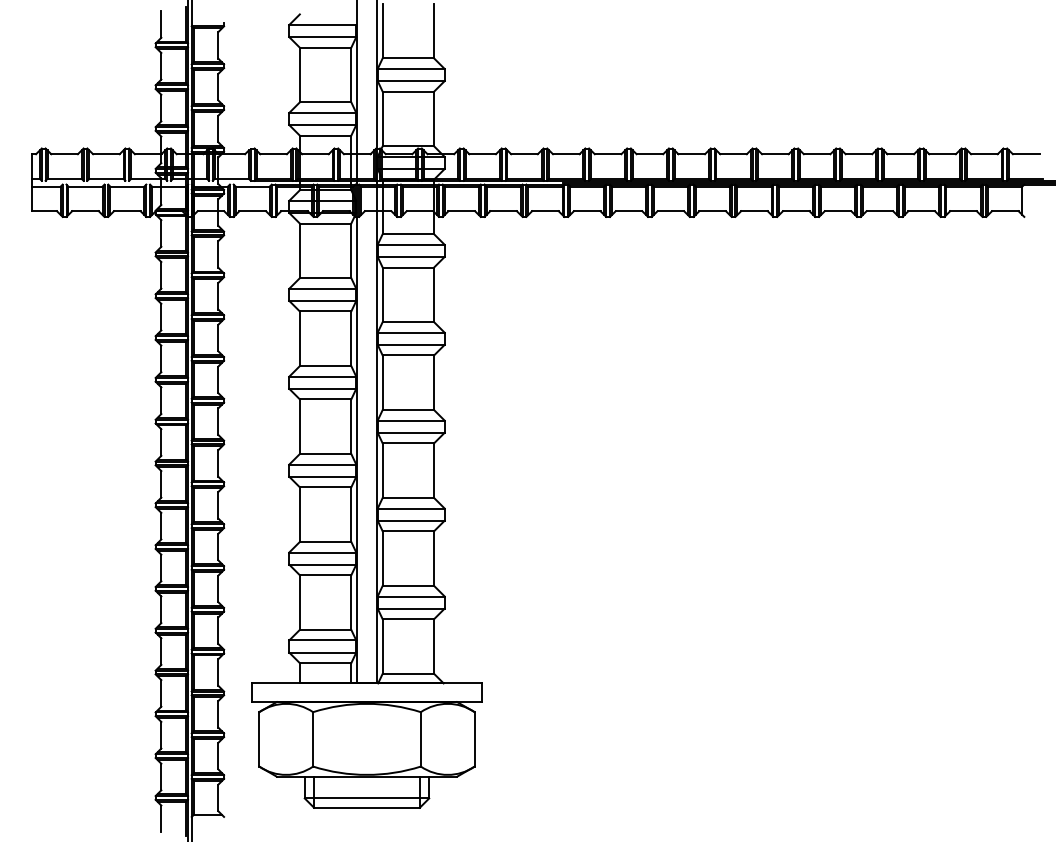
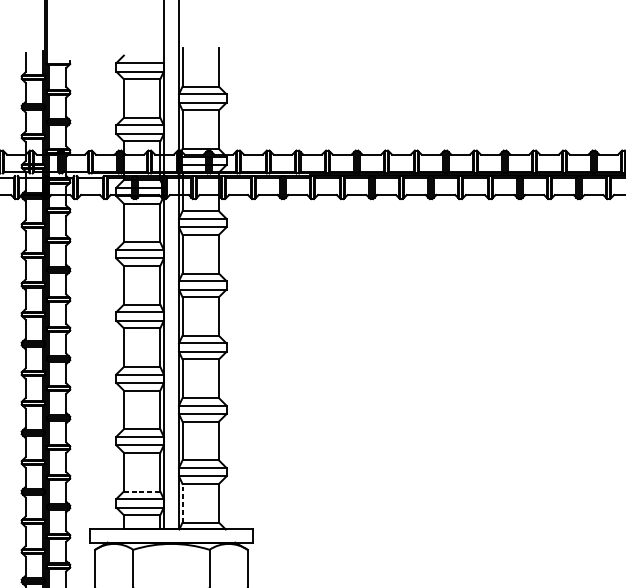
line: (325, 629) -> (142, 491), solid -> dashed
line: (382, 646) -> (182, 503), solid -> dashed

